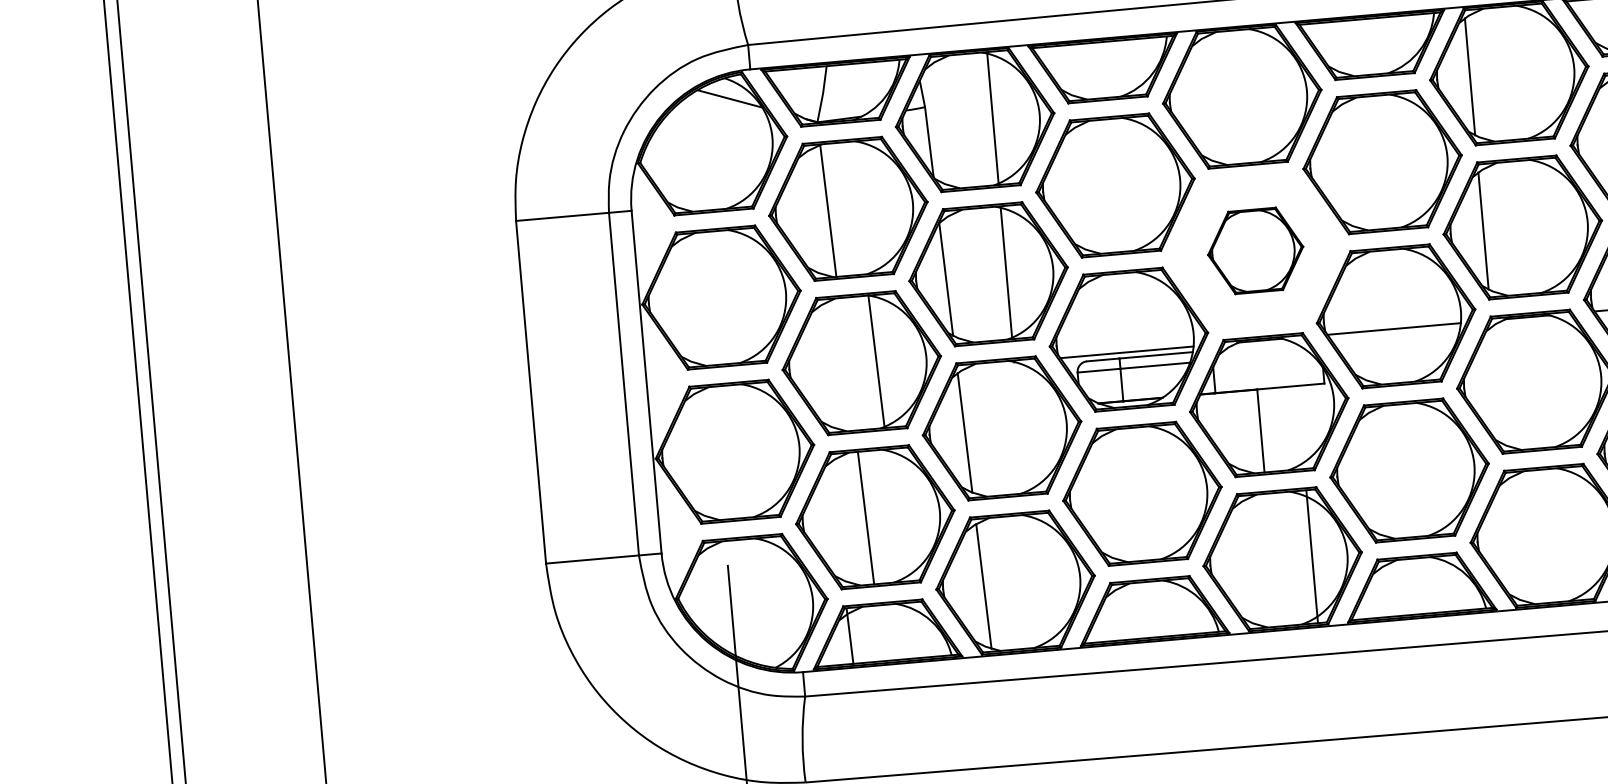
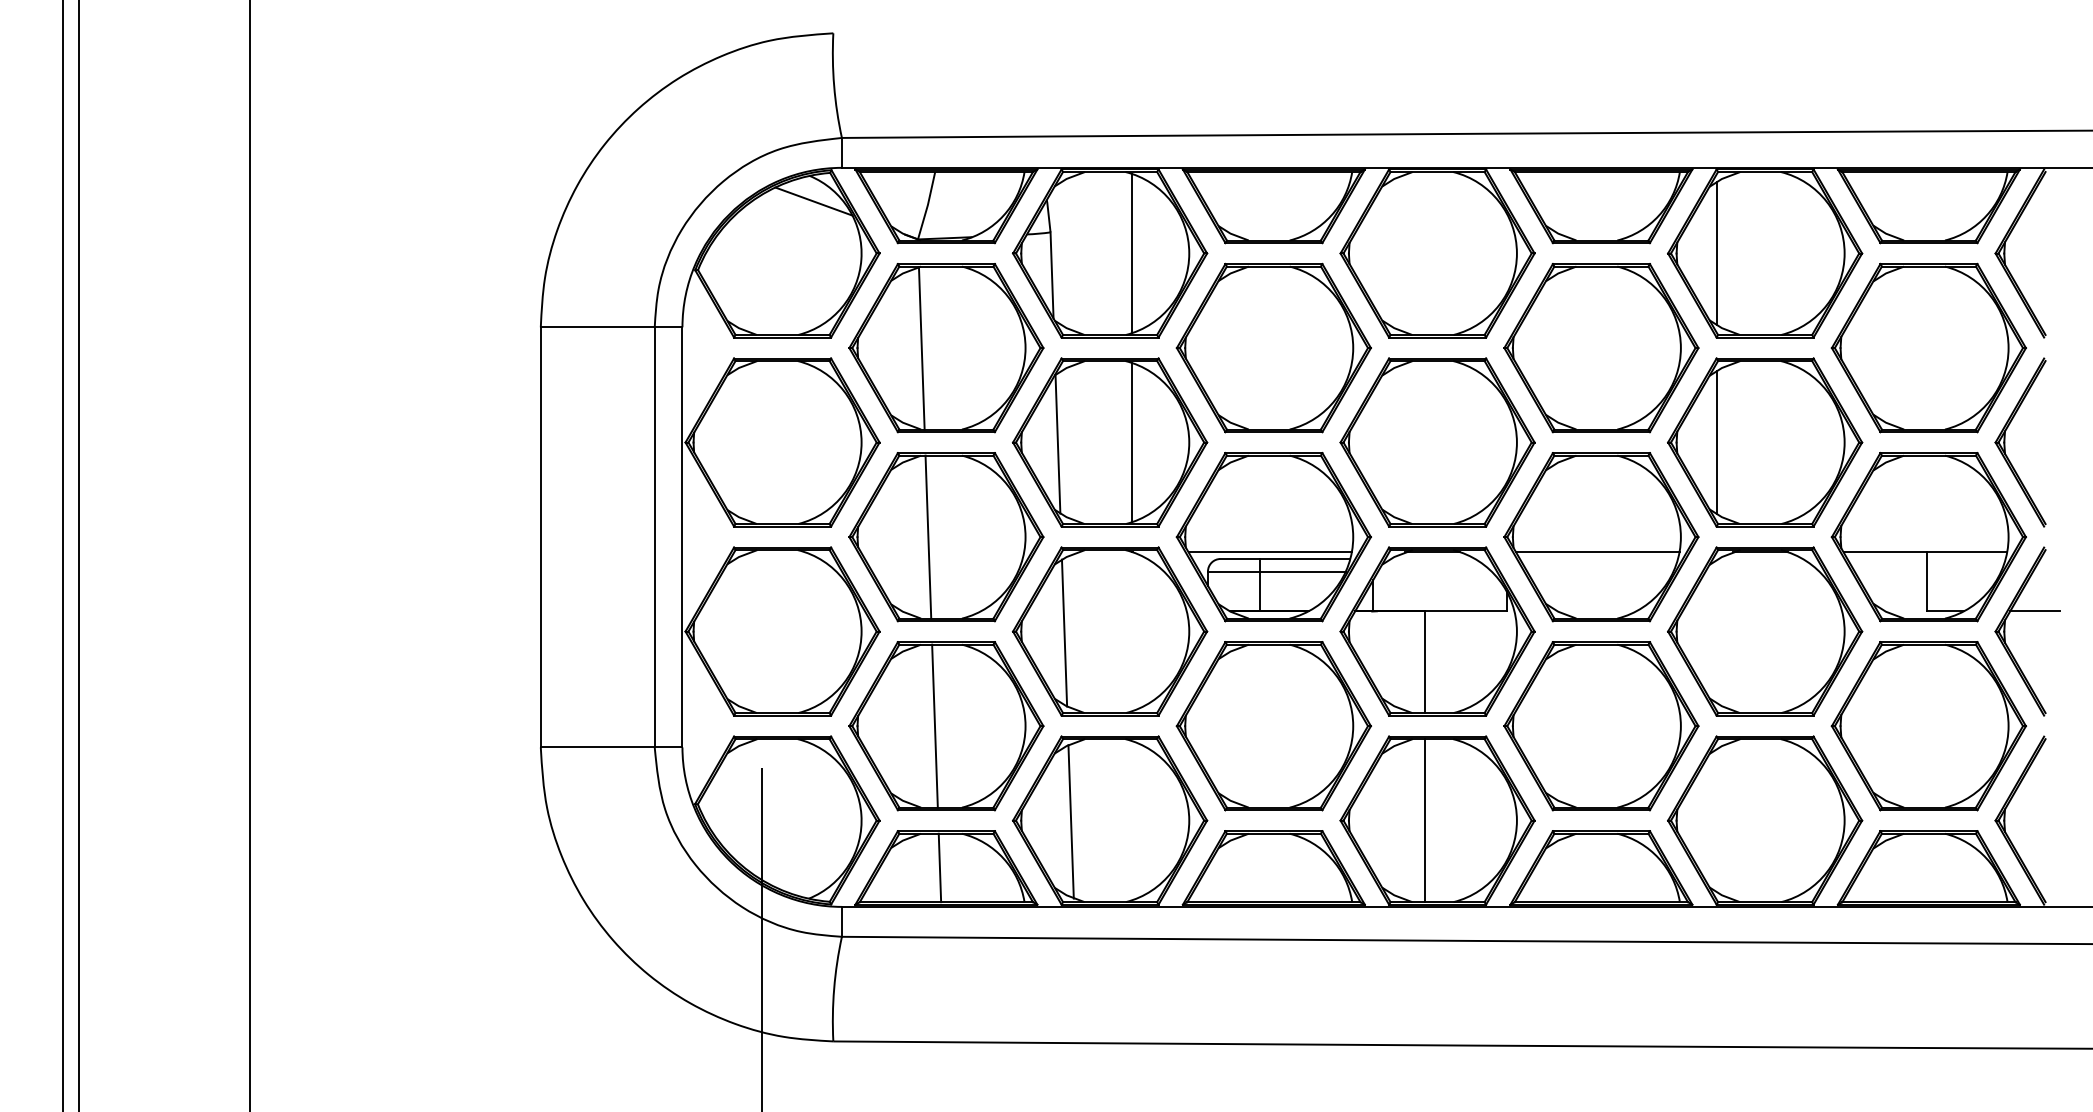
part: (1255, 250) -> (1437, 442), size x1.67
line: (876, 360) -> (928, 536), moved
line: (1311, 556) -> (1424, 820), moved
line: (849, 636) -> (939, 867), moved

